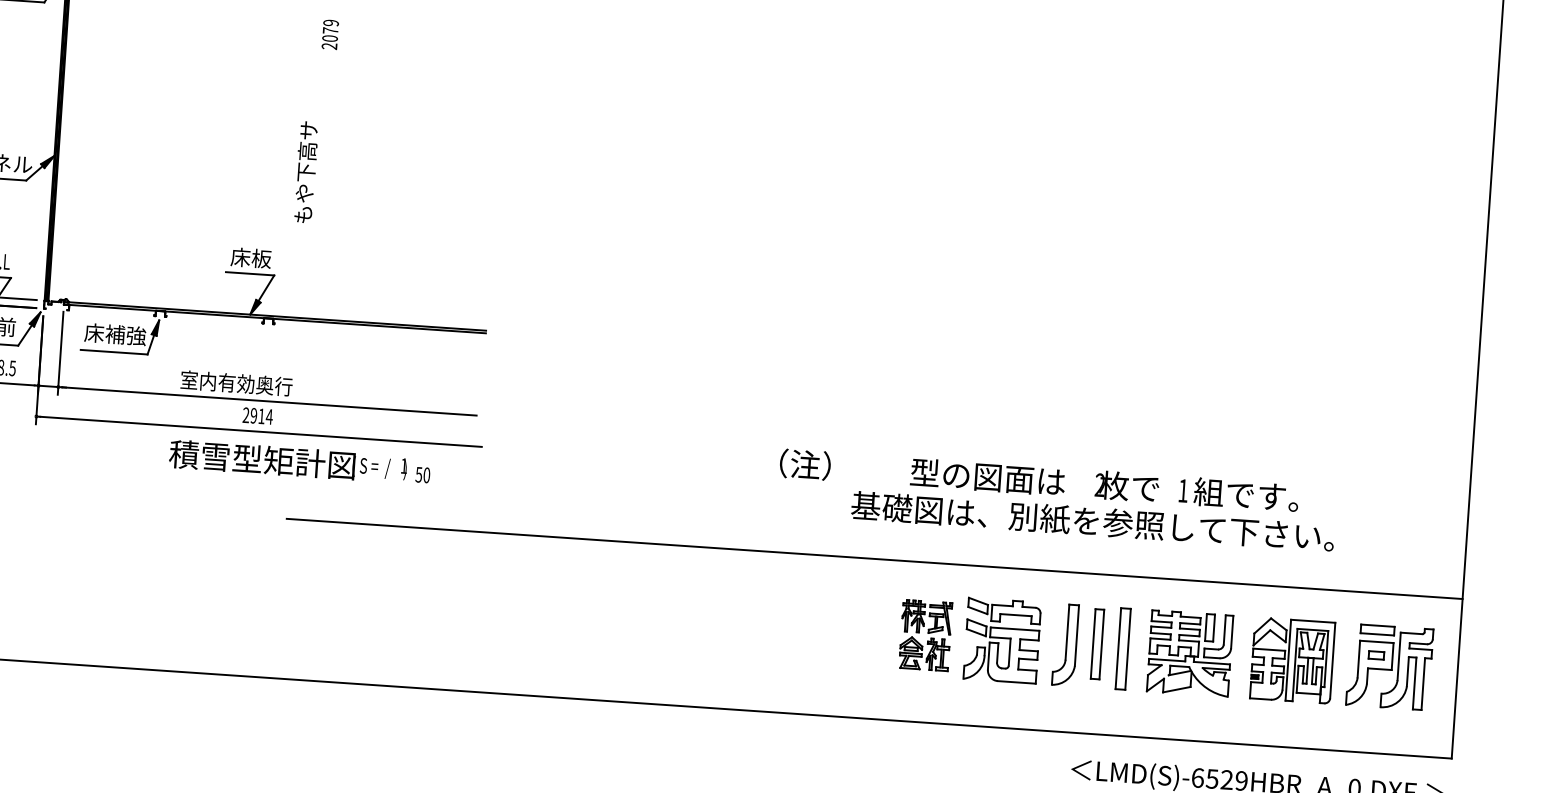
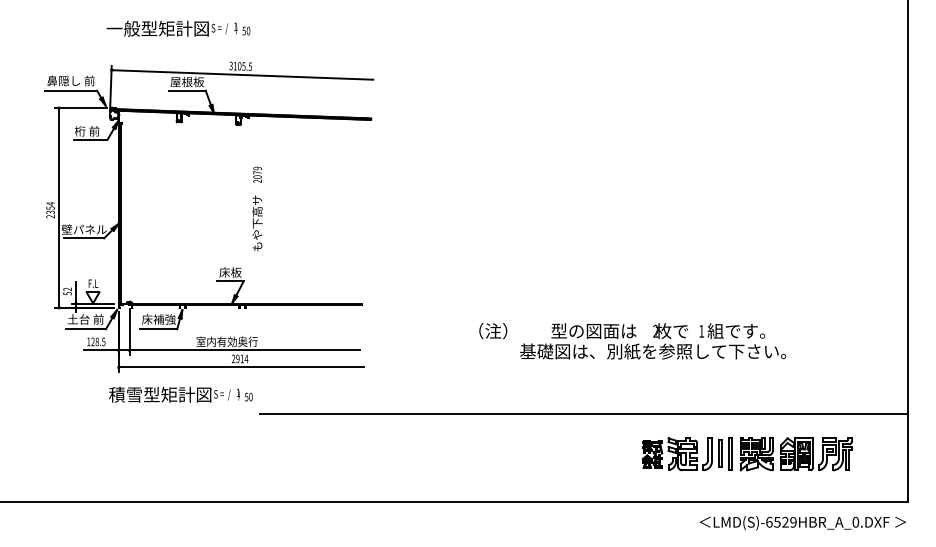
text: (330, 33) -> (257, 174), moved
text: (299, 461) -> (180, 394), moved
text: (1056, 500) -> (632, 341), moved
part: (1166, 652) -> (747, 454), size x0.71

